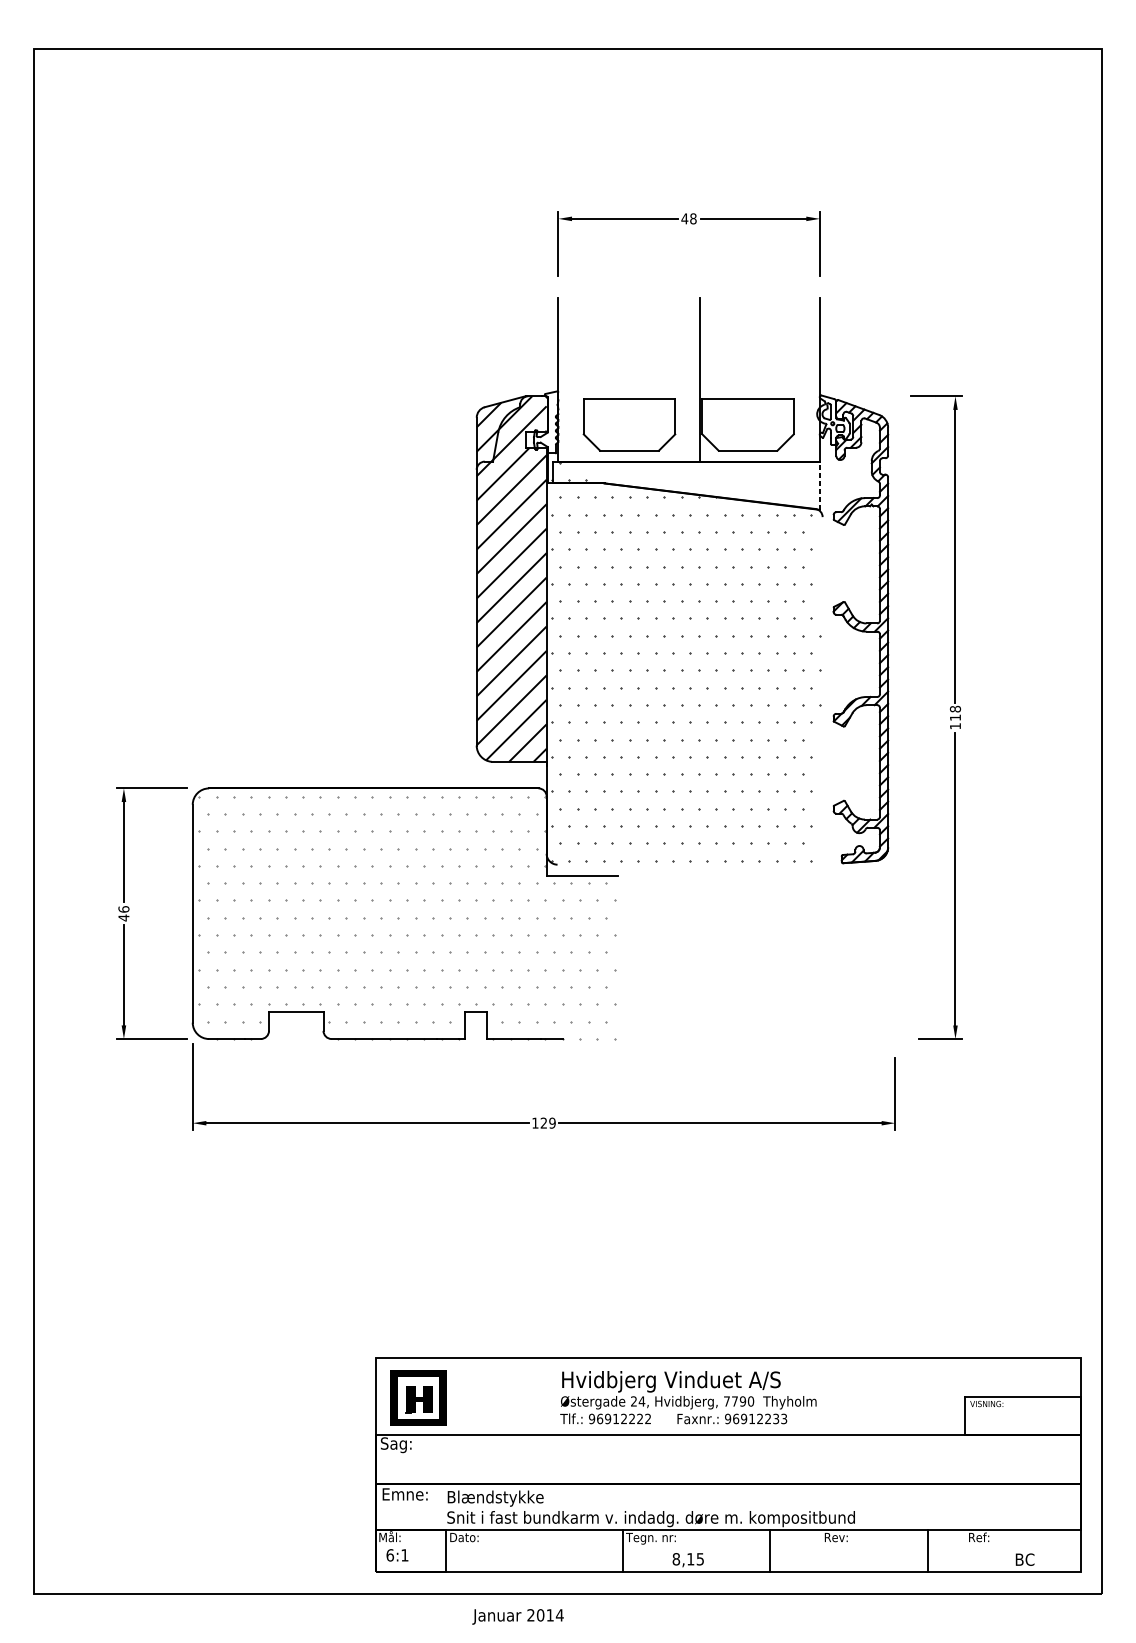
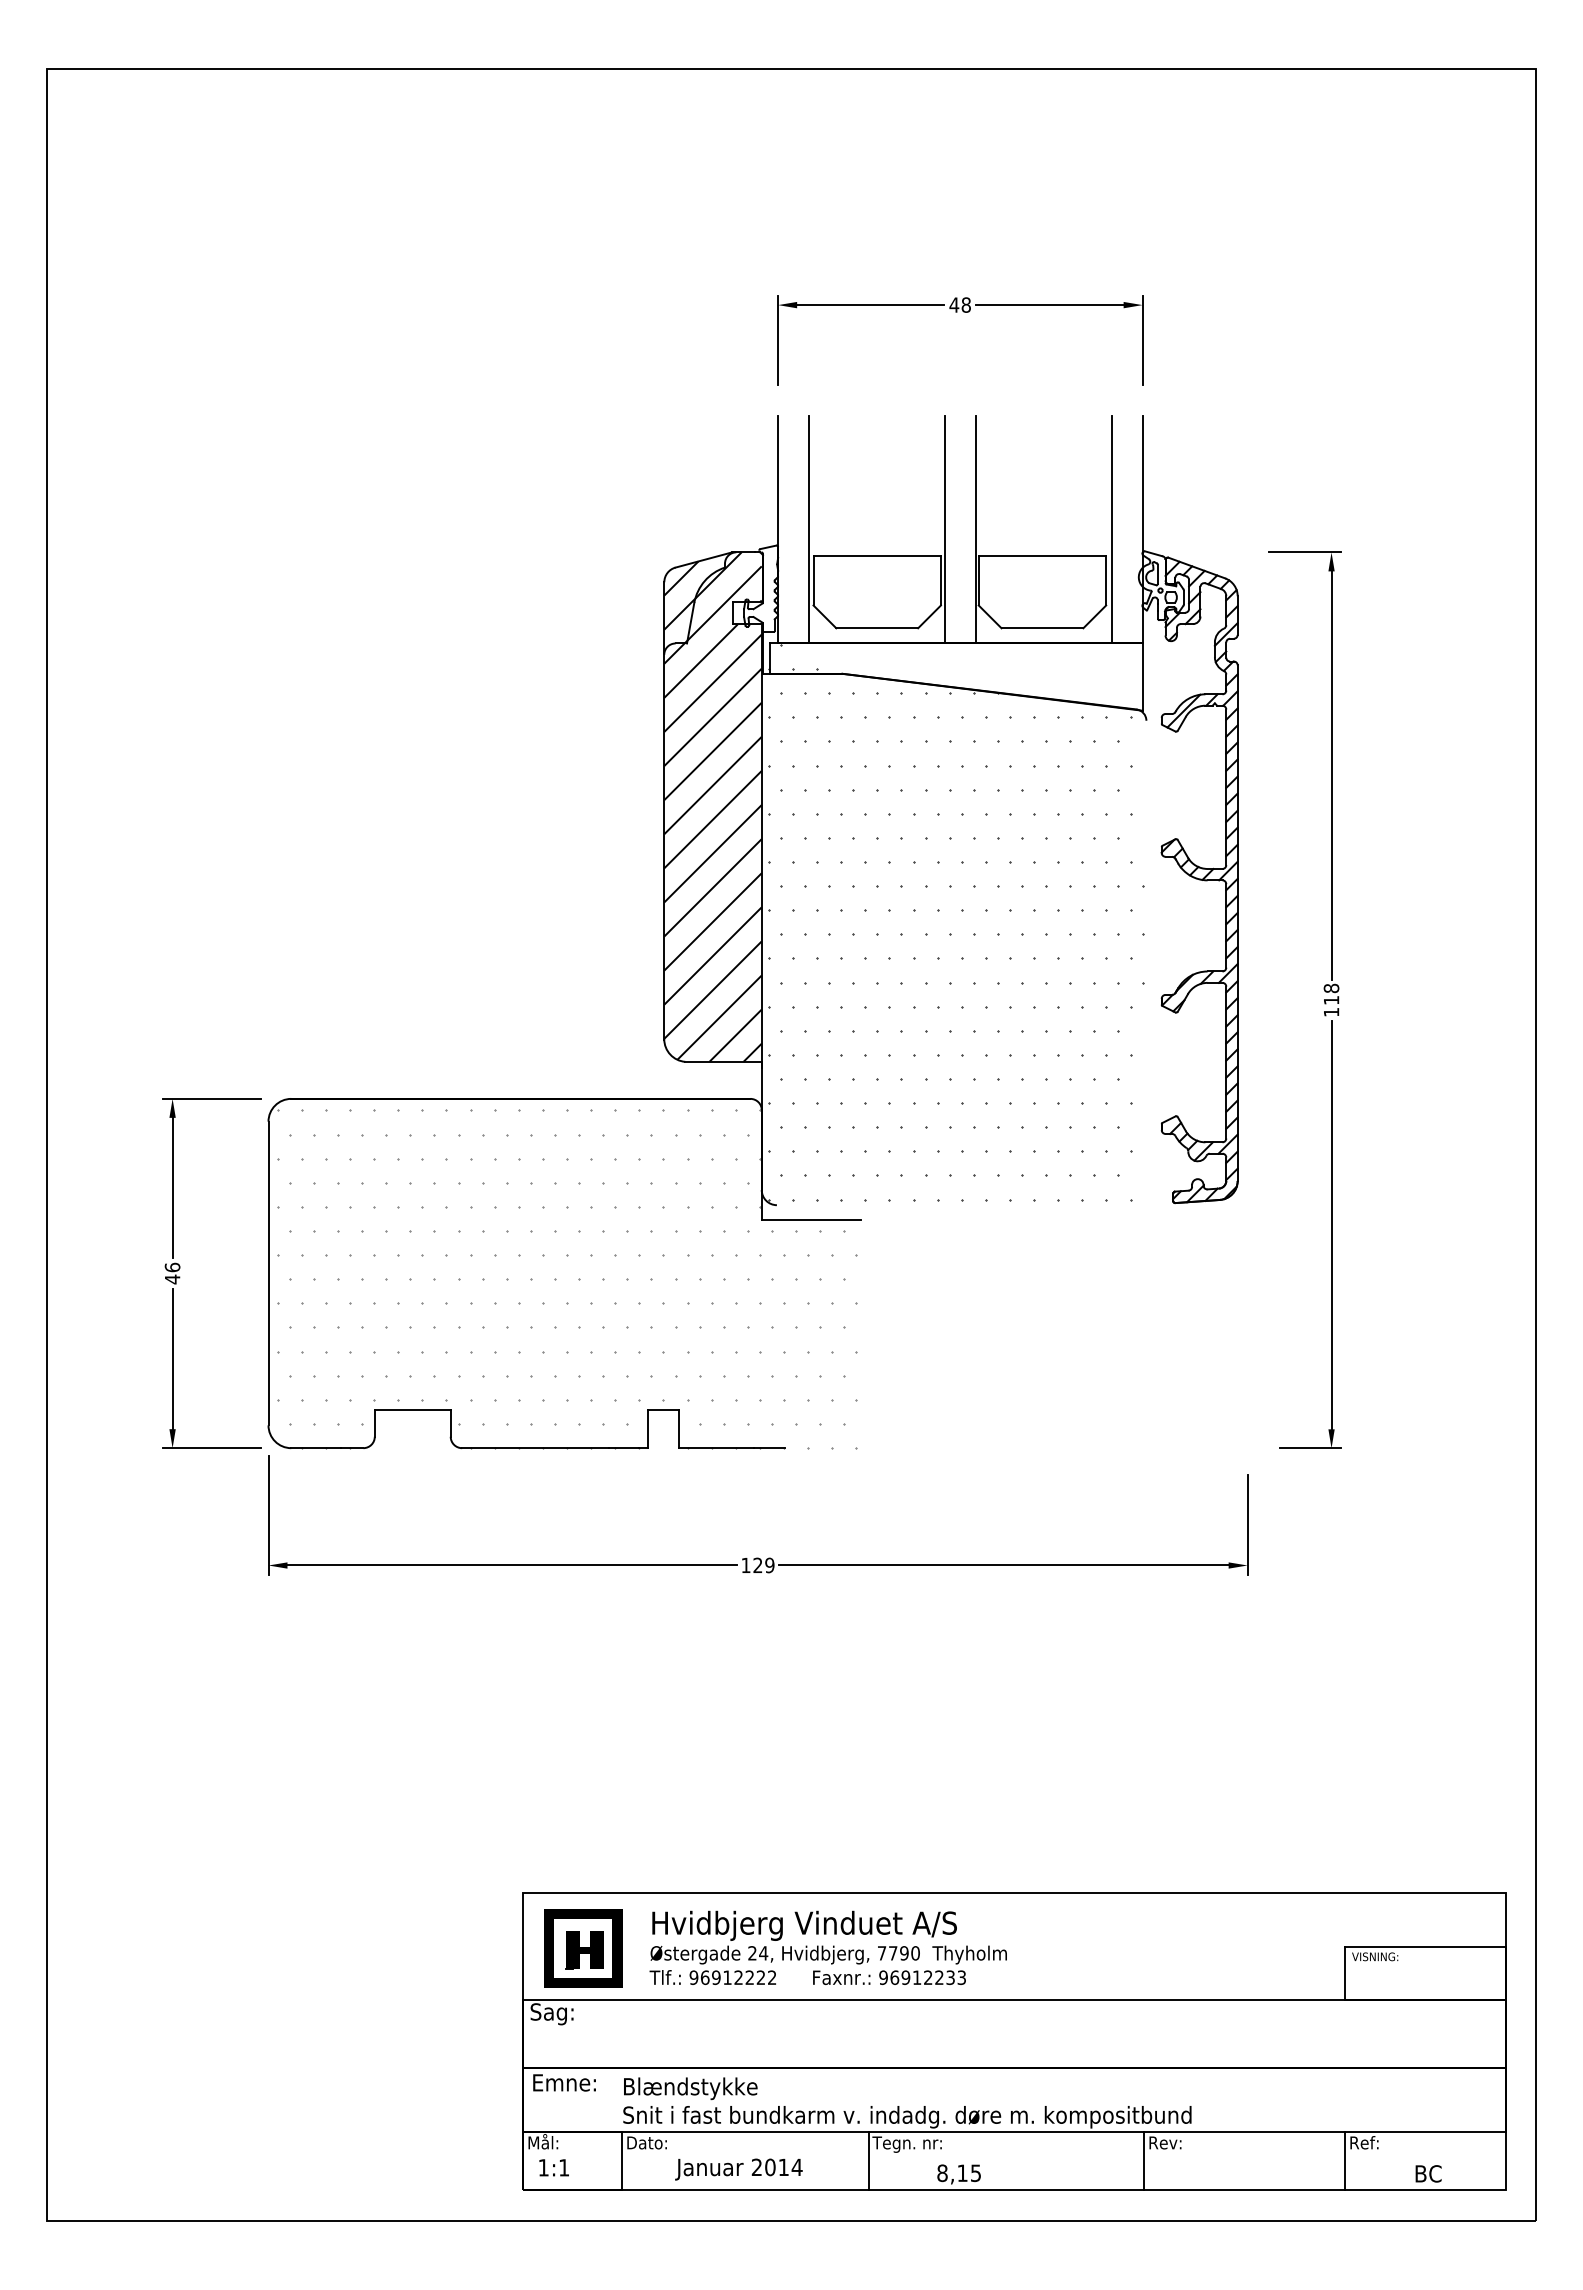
line: (580, 379) -> (808, 529), added
line: (678, 379) -> (945, 529), added
line: (798, 379) -> (1112, 529), added
line: (819, 486) -> (1142, 677), dashed -> solid
text: (687, 1397) -> (827, 1947), moved
line: (770, 1550) -> (1144, 2160), moved
line: (928, 1550) -> (1345, 2160), moved
text: (390, 1555) -> (543, 2167), 6:1 -> 1:1
text: (517, 1616) -> (738, 2169), moved

